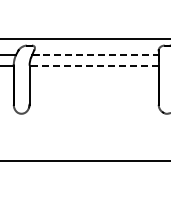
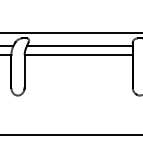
line: (95, 55) -> (79, 46), dashed -> solid
line: (94, 65) -> (79, 55), dashed -> solid

